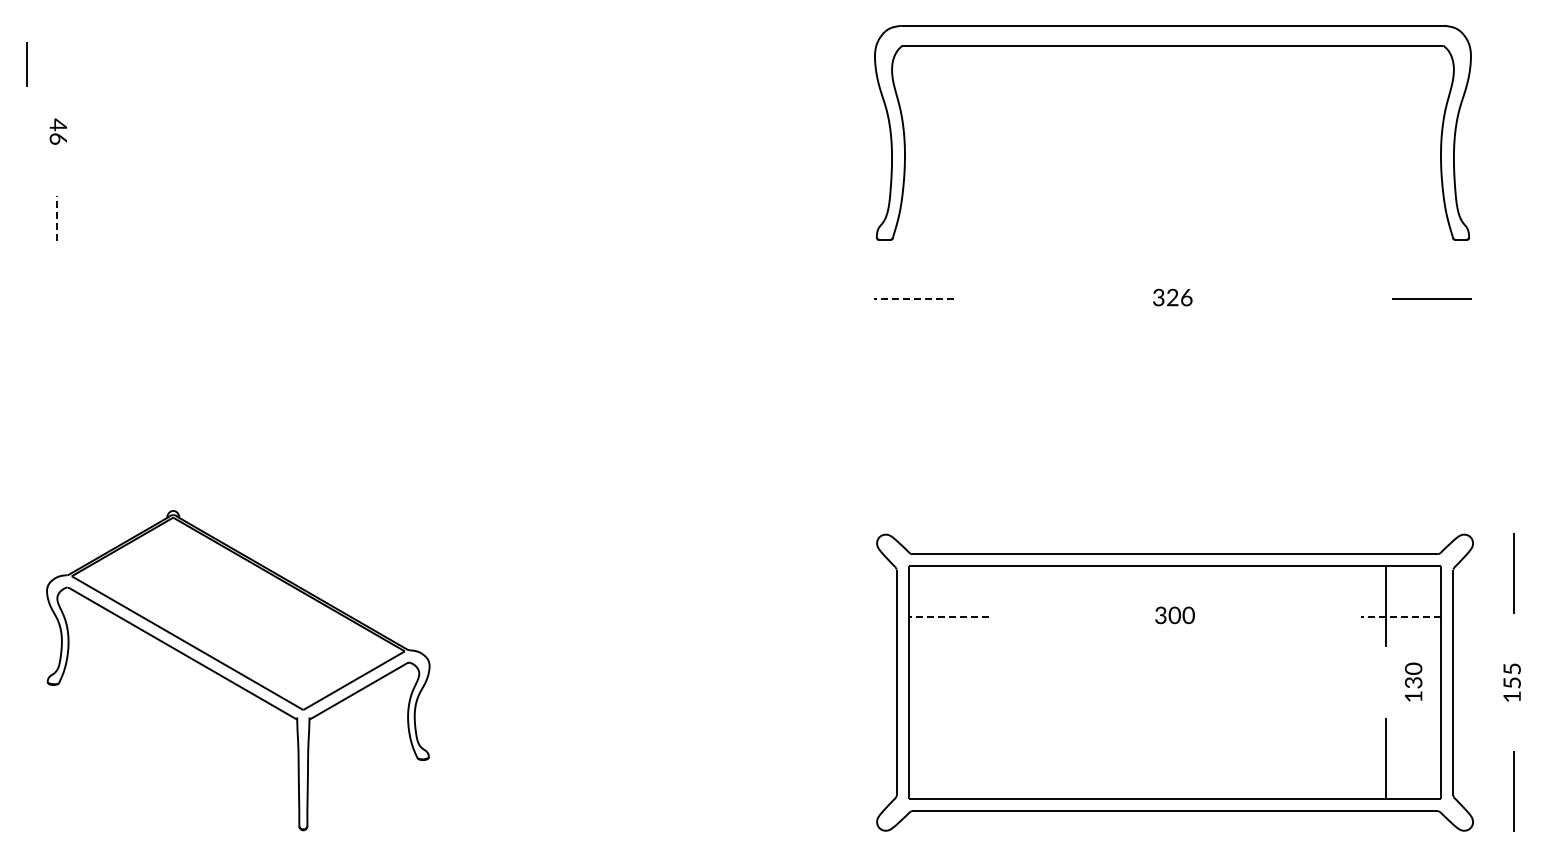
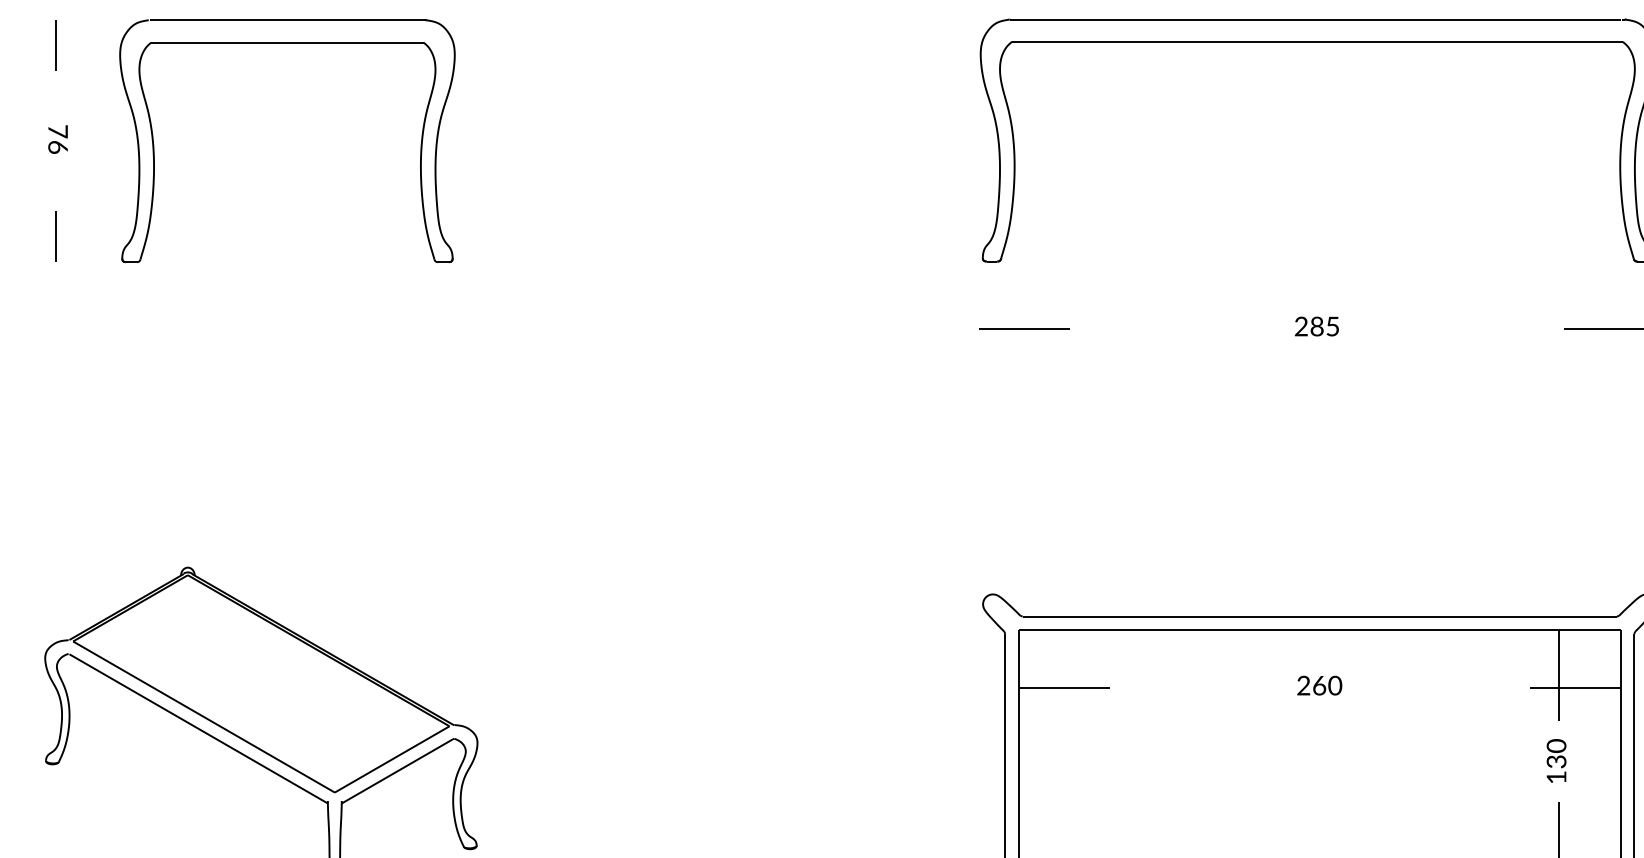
part: (261, 46) -> (287, 42), added
line: (26, 64) -> (55, 45), moved
text: (57, 124) -> (57, 131), 46 -> 76
line: (56, 217) -> (55, 236), dashed -> solid
text: (1172, 297) -> (1316, 326), 326 -> 285
line: (913, 299) -> (1024, 328), dashed -> solid
text: (1167, 615) -> (1311, 685), 300 -> 260
line: (948, 617) -> (1063, 688), dashed -> solid
line: (1400, 617) -> (1574, 688), dashed -> solid
text: (1413, 681) -> (1556, 760), moved

